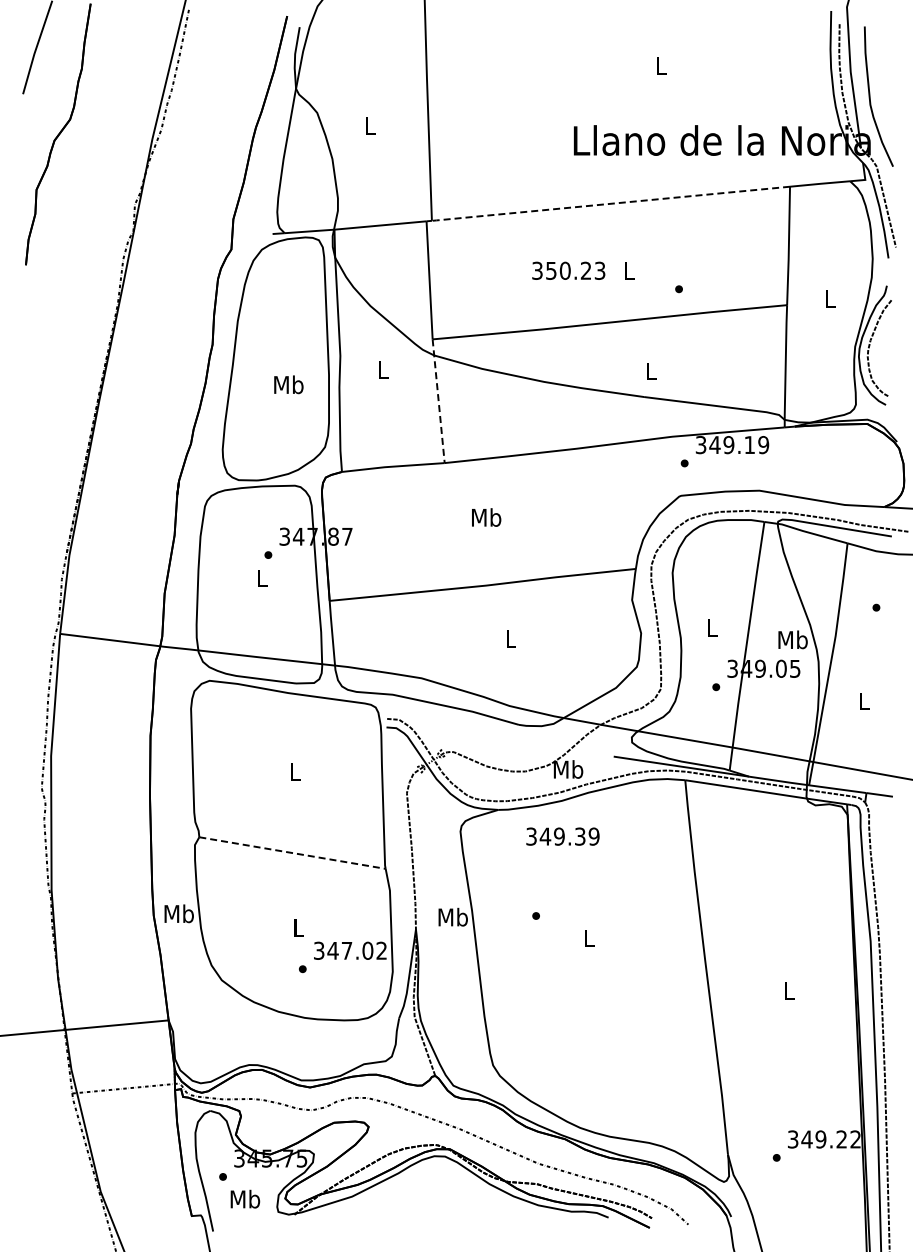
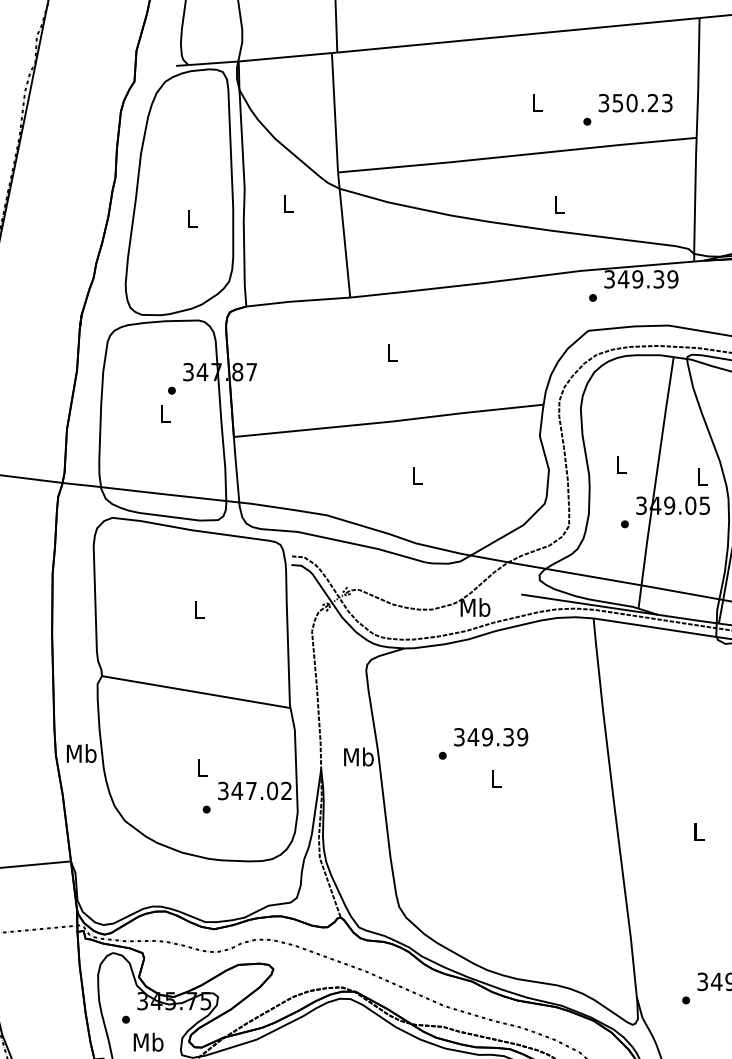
line: (609, 203) -> (516, 35), dashed -> solid
text: (568, 270) -> (635, 102), moved
text: (288, 384) -> (192, 218), Mb -> L
line: (438, 401) -> (343, 235), dashed -> solid
text: (749, 445) -> (658, 279), 349.19 -> 349.39
text: (486, 517) -> (392, 352), Mb -> L
text: (792, 639) -> (702, 476), Mb -> L
text: (562, 836) -> (490, 737), moved
line: (292, 853) -> (196, 692), dashed -> solid

